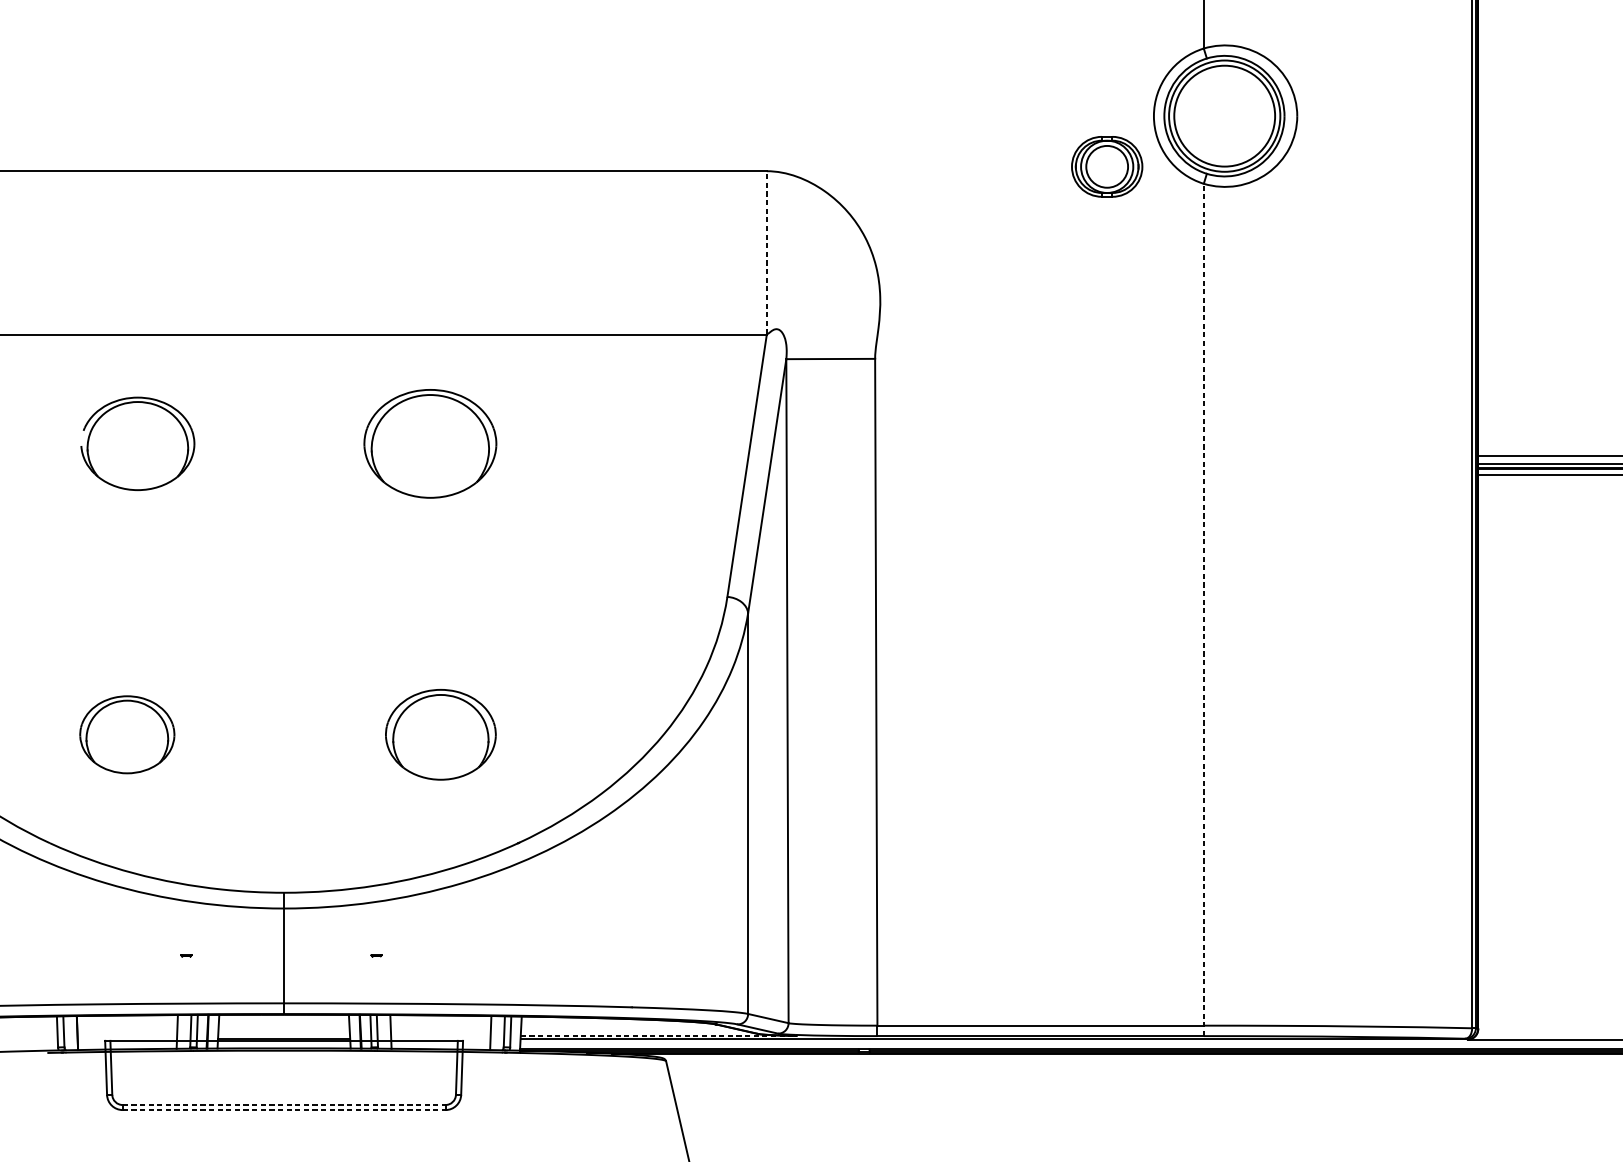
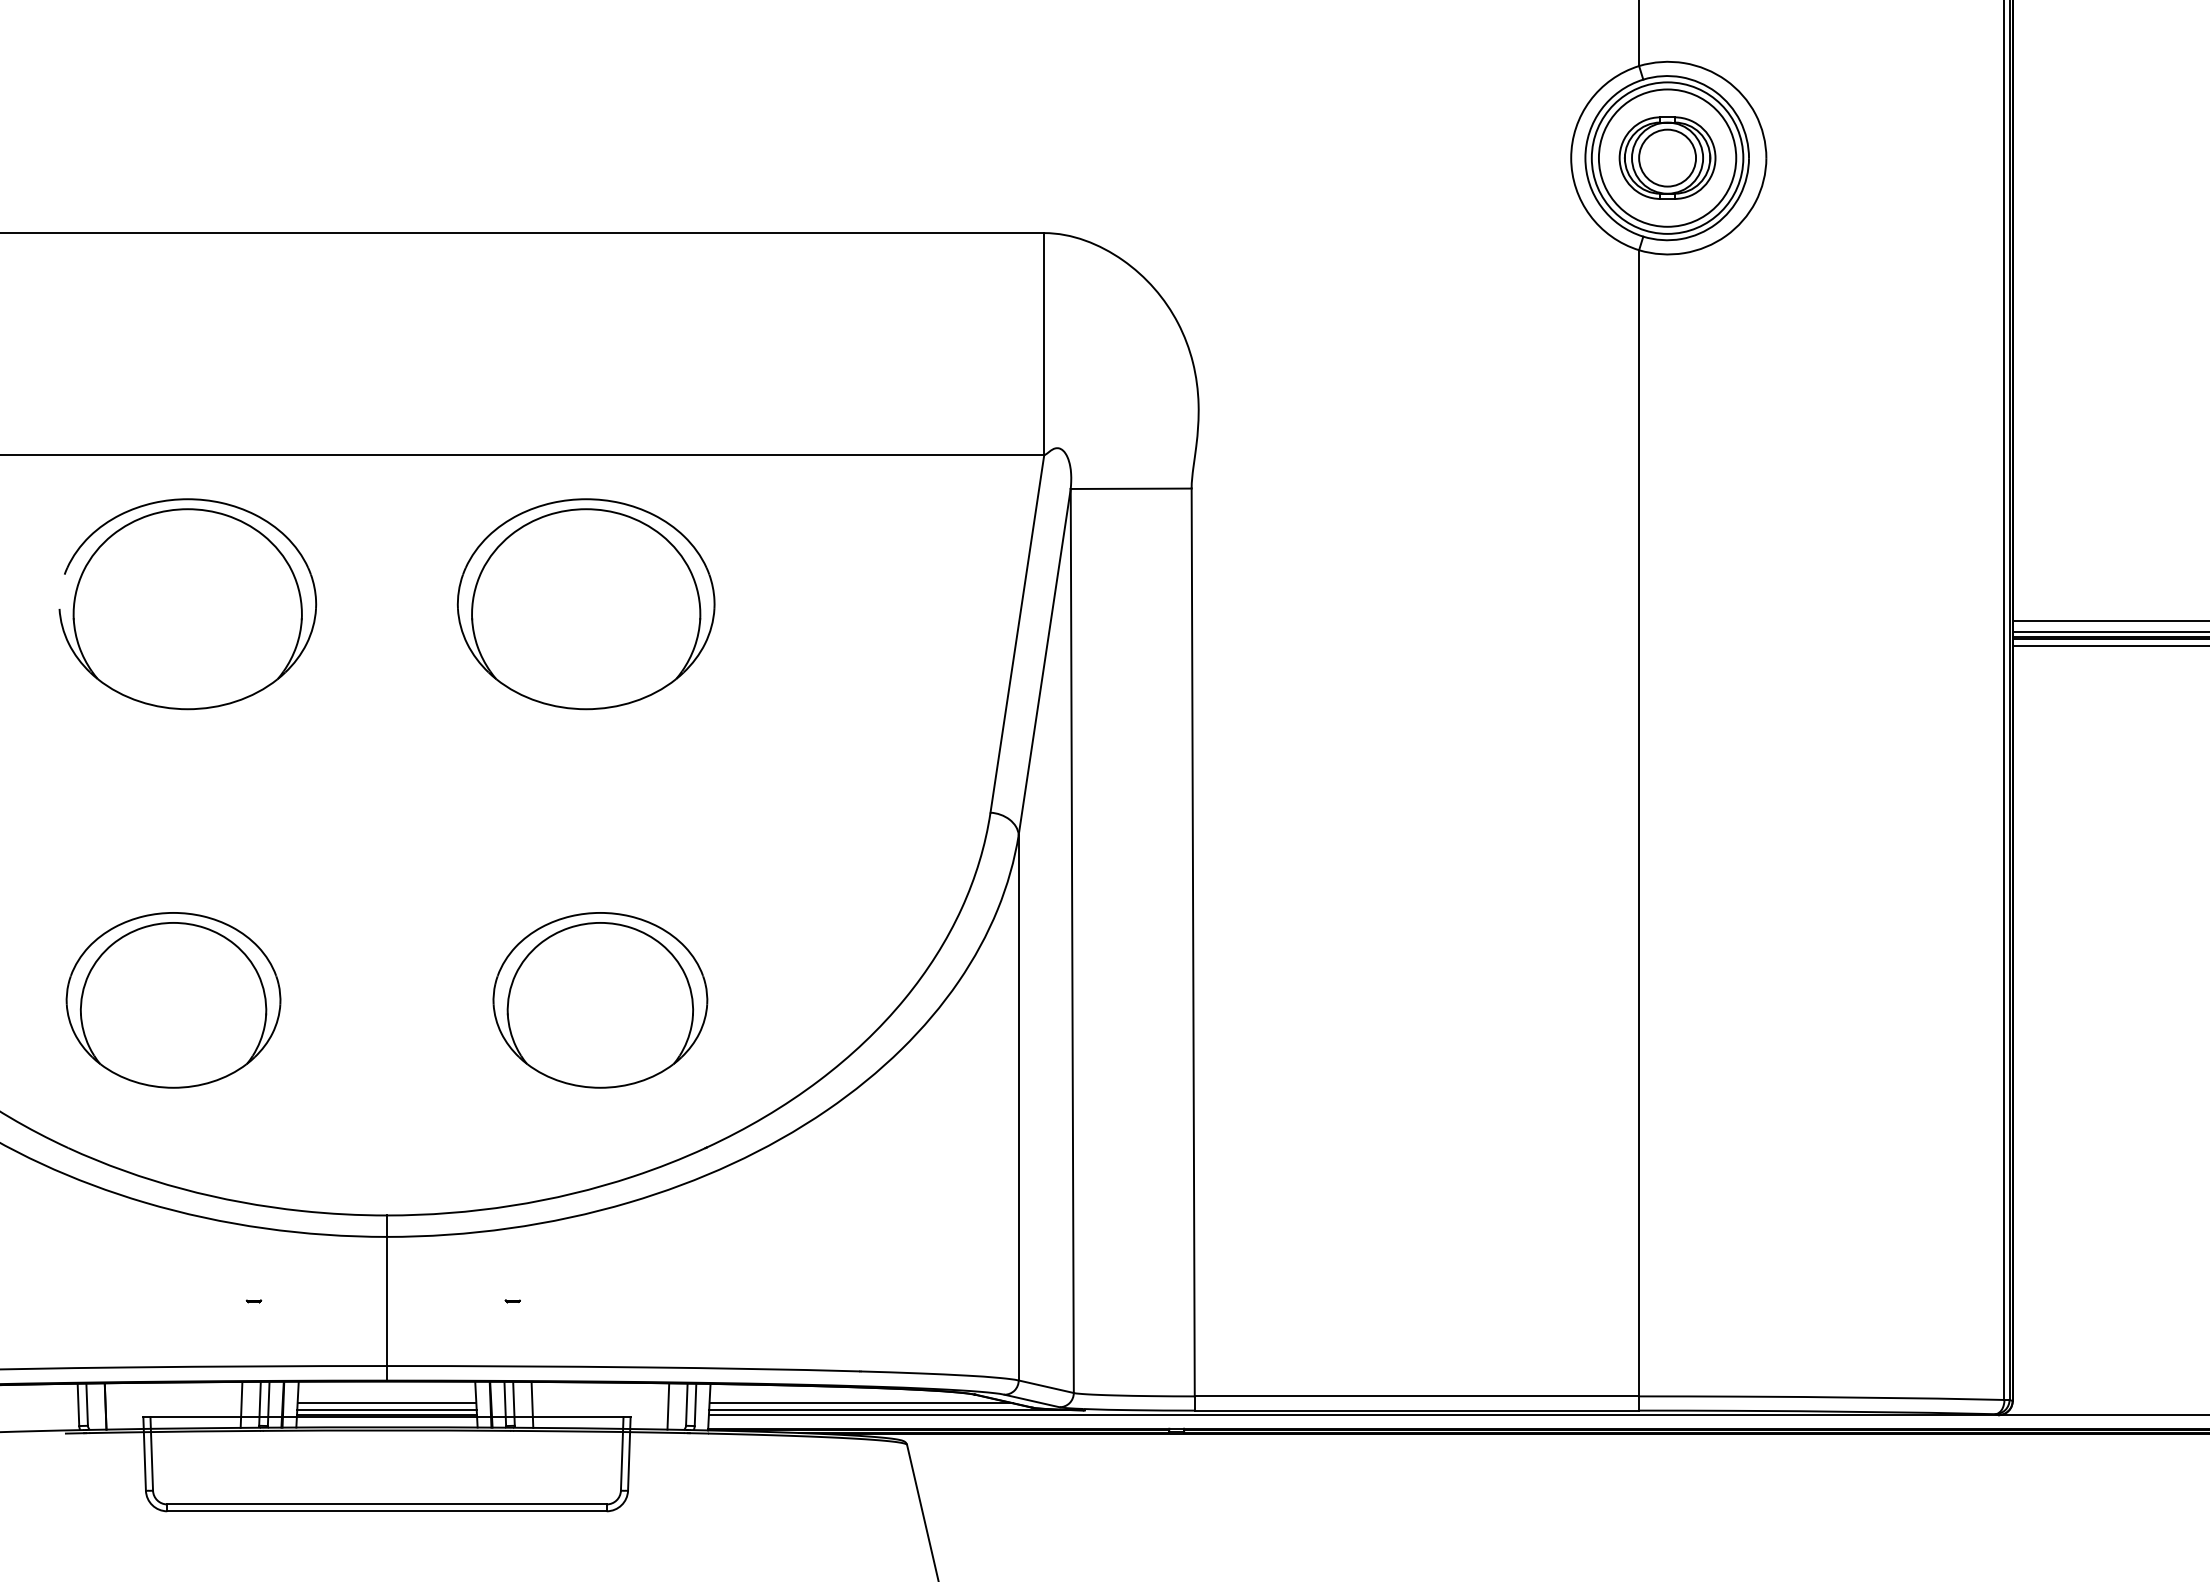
part: (1107, 166) -> (1667, 157), moved
line: (767, 252) -> (1044, 343), dashed -> solid
part: (137, 444) -> (187, 604), size x1.67
part: (429, 444) -> (585, 604), size x1.43
line: (1204, 609) -> (1639, 829), dashed -> solid
part: (127, 734) -> (173, 1000), size x1.67
part: (440, 734) -> (600, 1000), size x1.43
line: (283, 1030) -> (386, 1403), added
line: (631, 1030) -> (860, 1403), added
line: (283, 1036) -> (386, 1410), added
line: (658, 1036) -> (896, 1410), dashed -> solid
line: (283, 1105) -> (386, 1504), dashed -> solid
line: (284, 1110) -> (387, 1511), dashed -> solid

